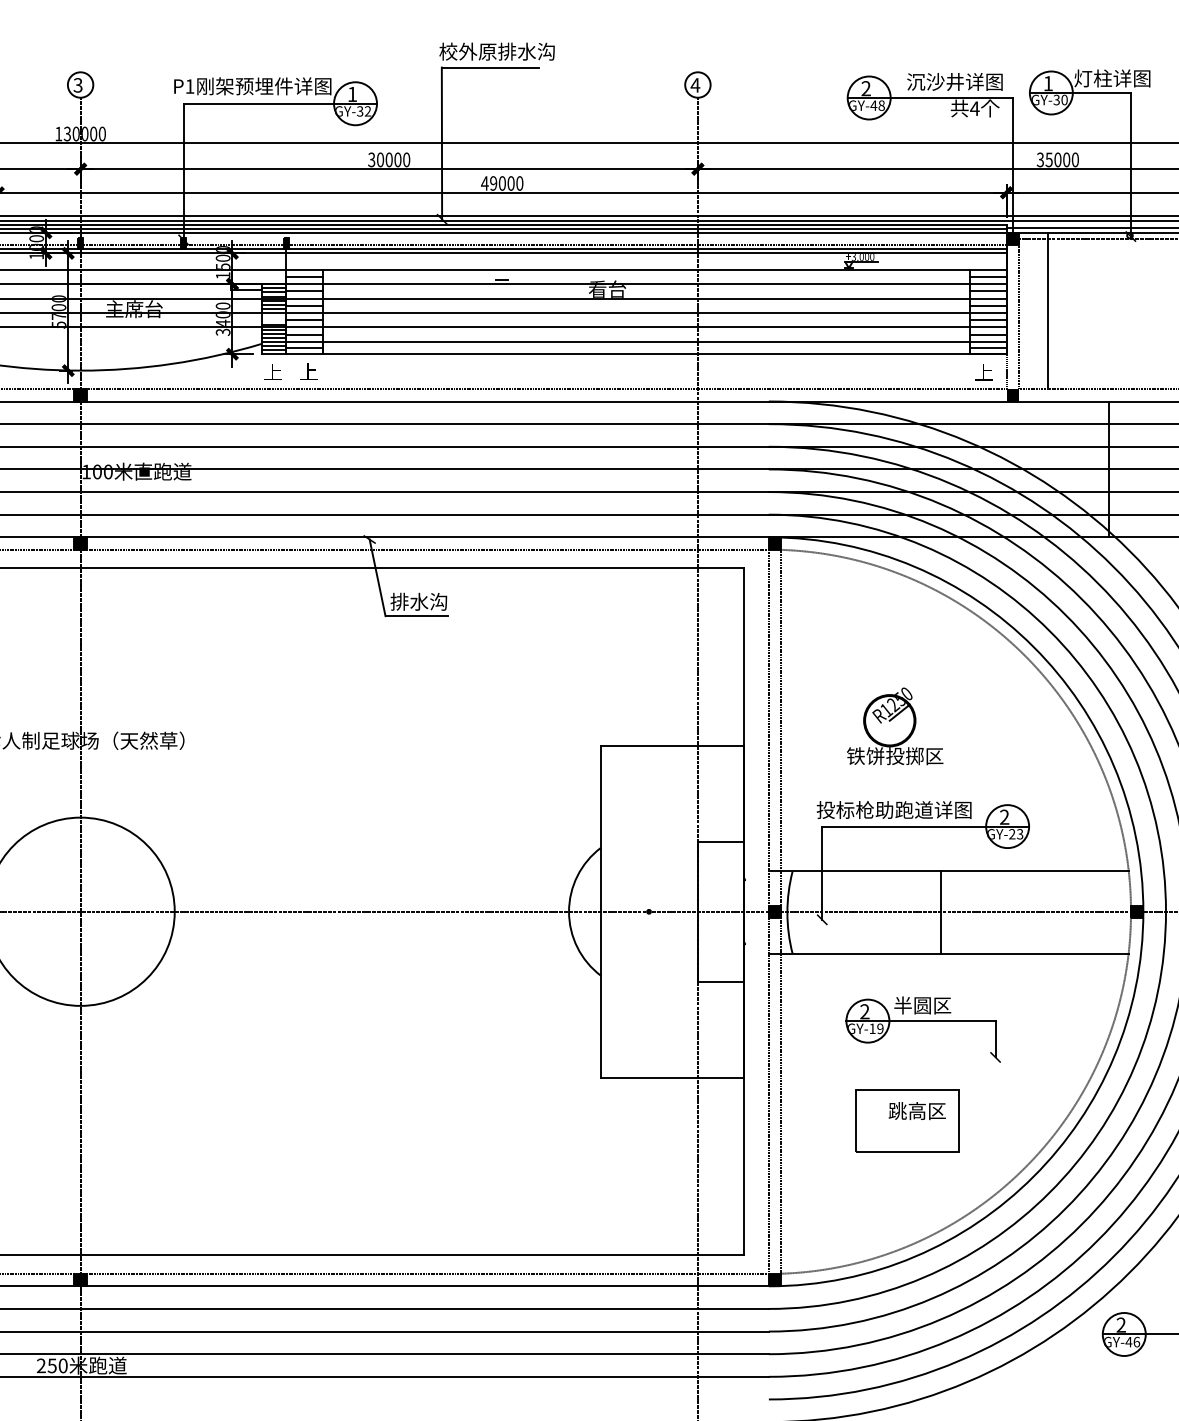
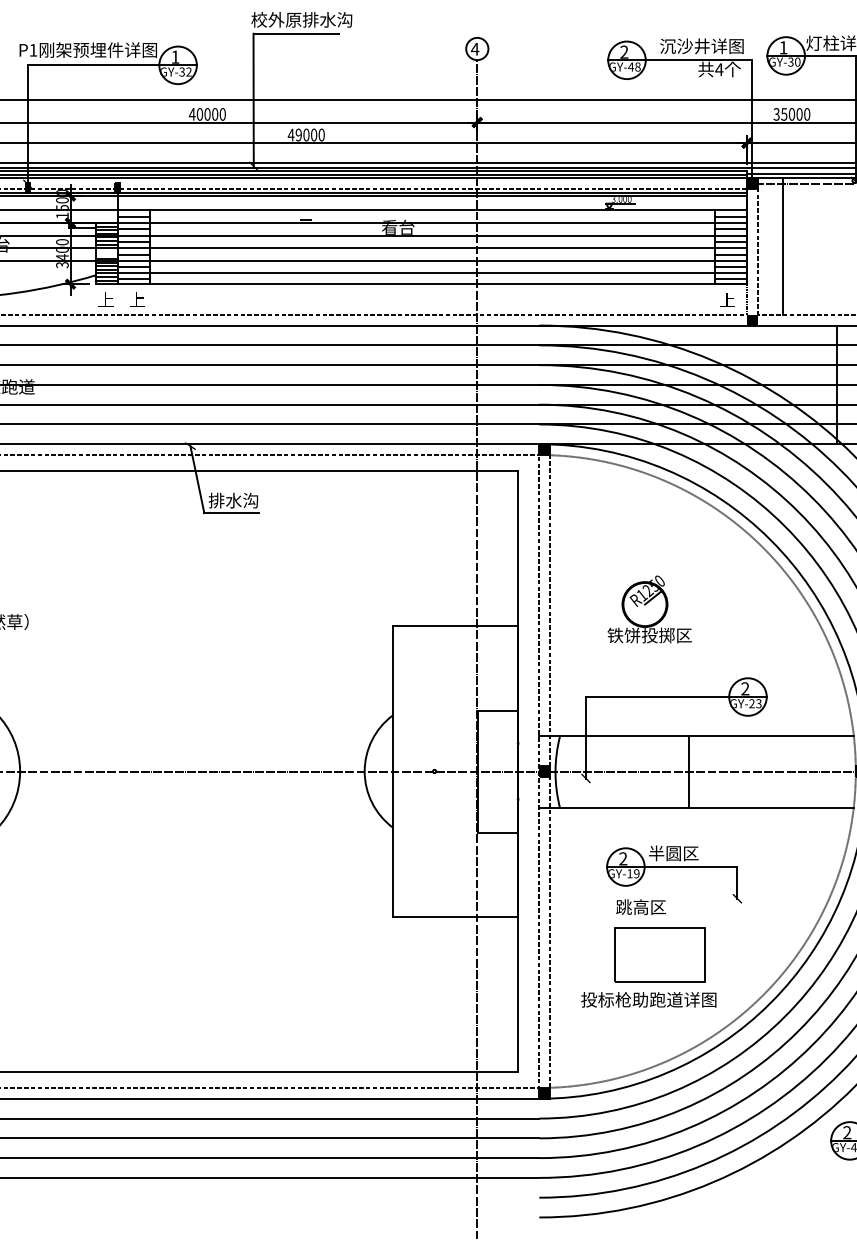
text: (371, 159) -> (192, 114), 30000 -> 40000
text: (893, 809) -> (648, 999), moved
text: (916, 1111) -> (640, 907), moved

